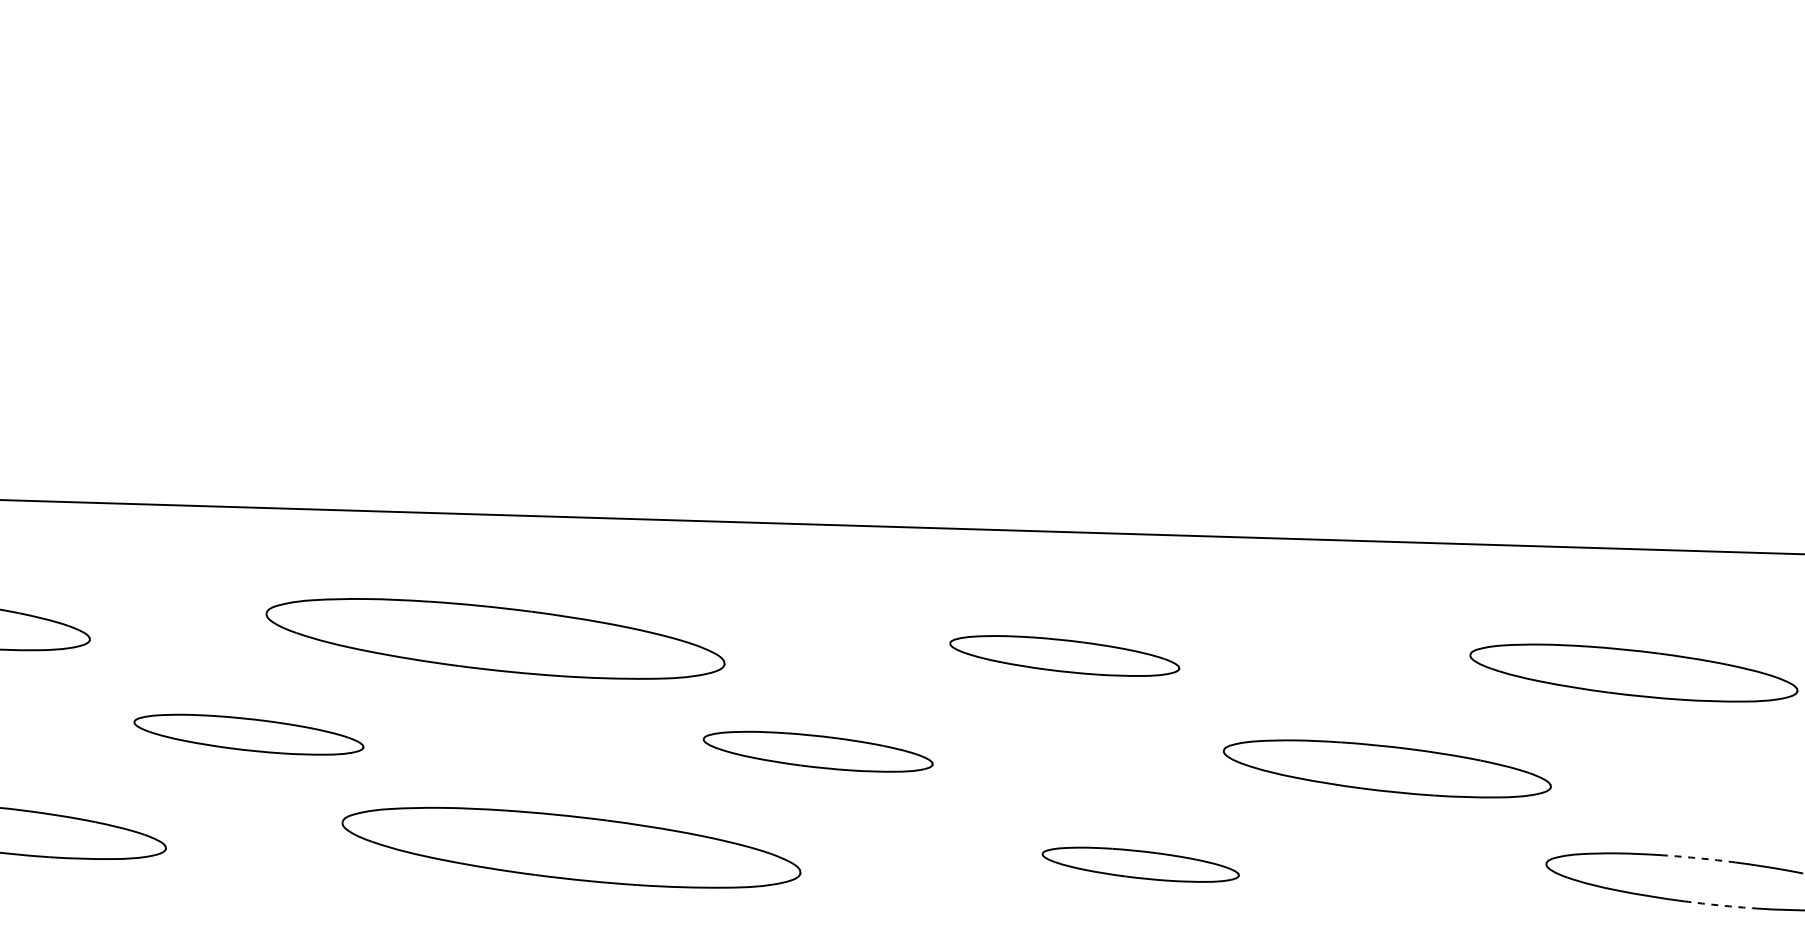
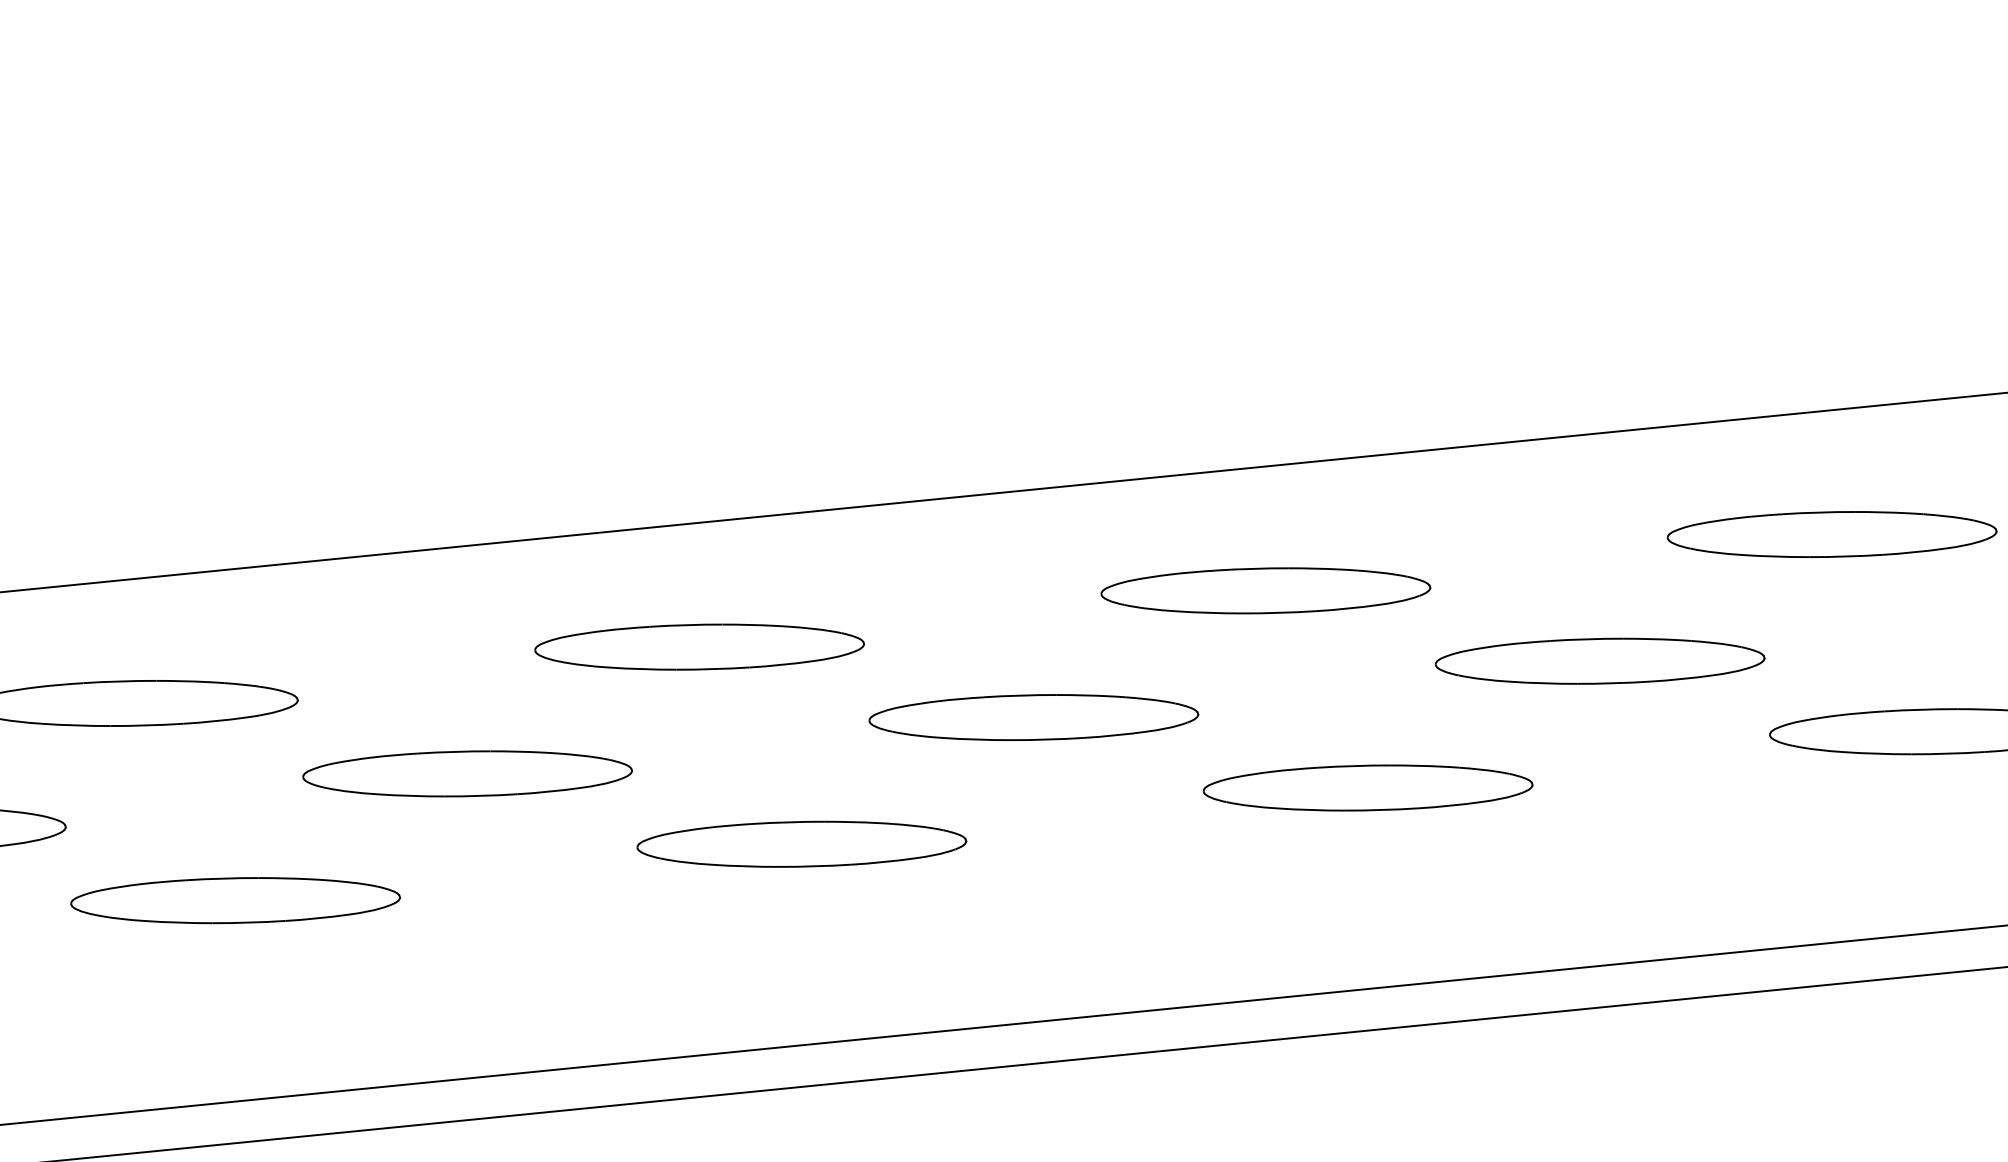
part: (495, 638) -> (699, 646), size x0.71
part: (1064, 655) -> (1265, 590), size x1.43
part: (248, 734) -> (467, 773), size x1.43
part: (817, 751) -> (1033, 717), size x1.43
part: (571, 846) -> (801, 843), size x0.71
arc: (1699, 858) -> (1920, 709), dashed -> solid
part: (1140, 864) -> (1367, 787), size x1.67
arc: (1720, 905) -> (1947, 753), dashed -> solid

